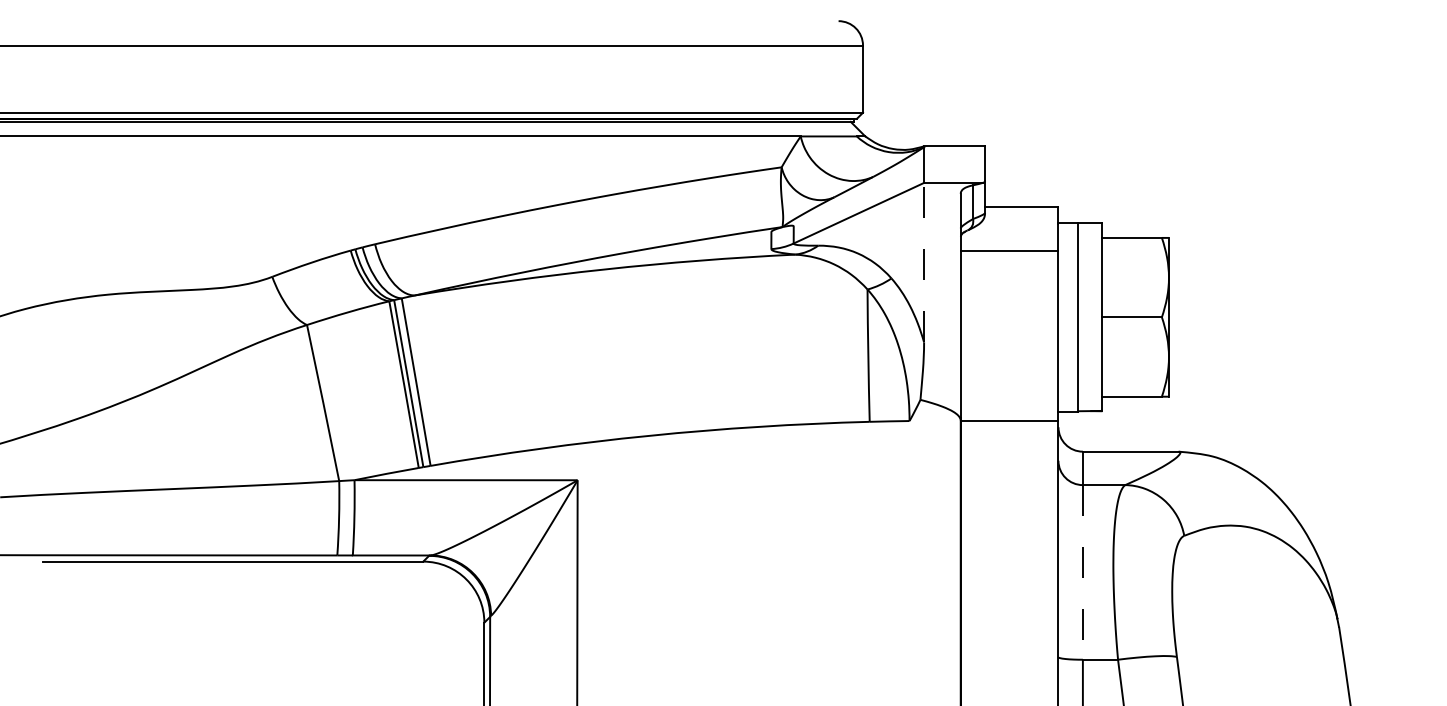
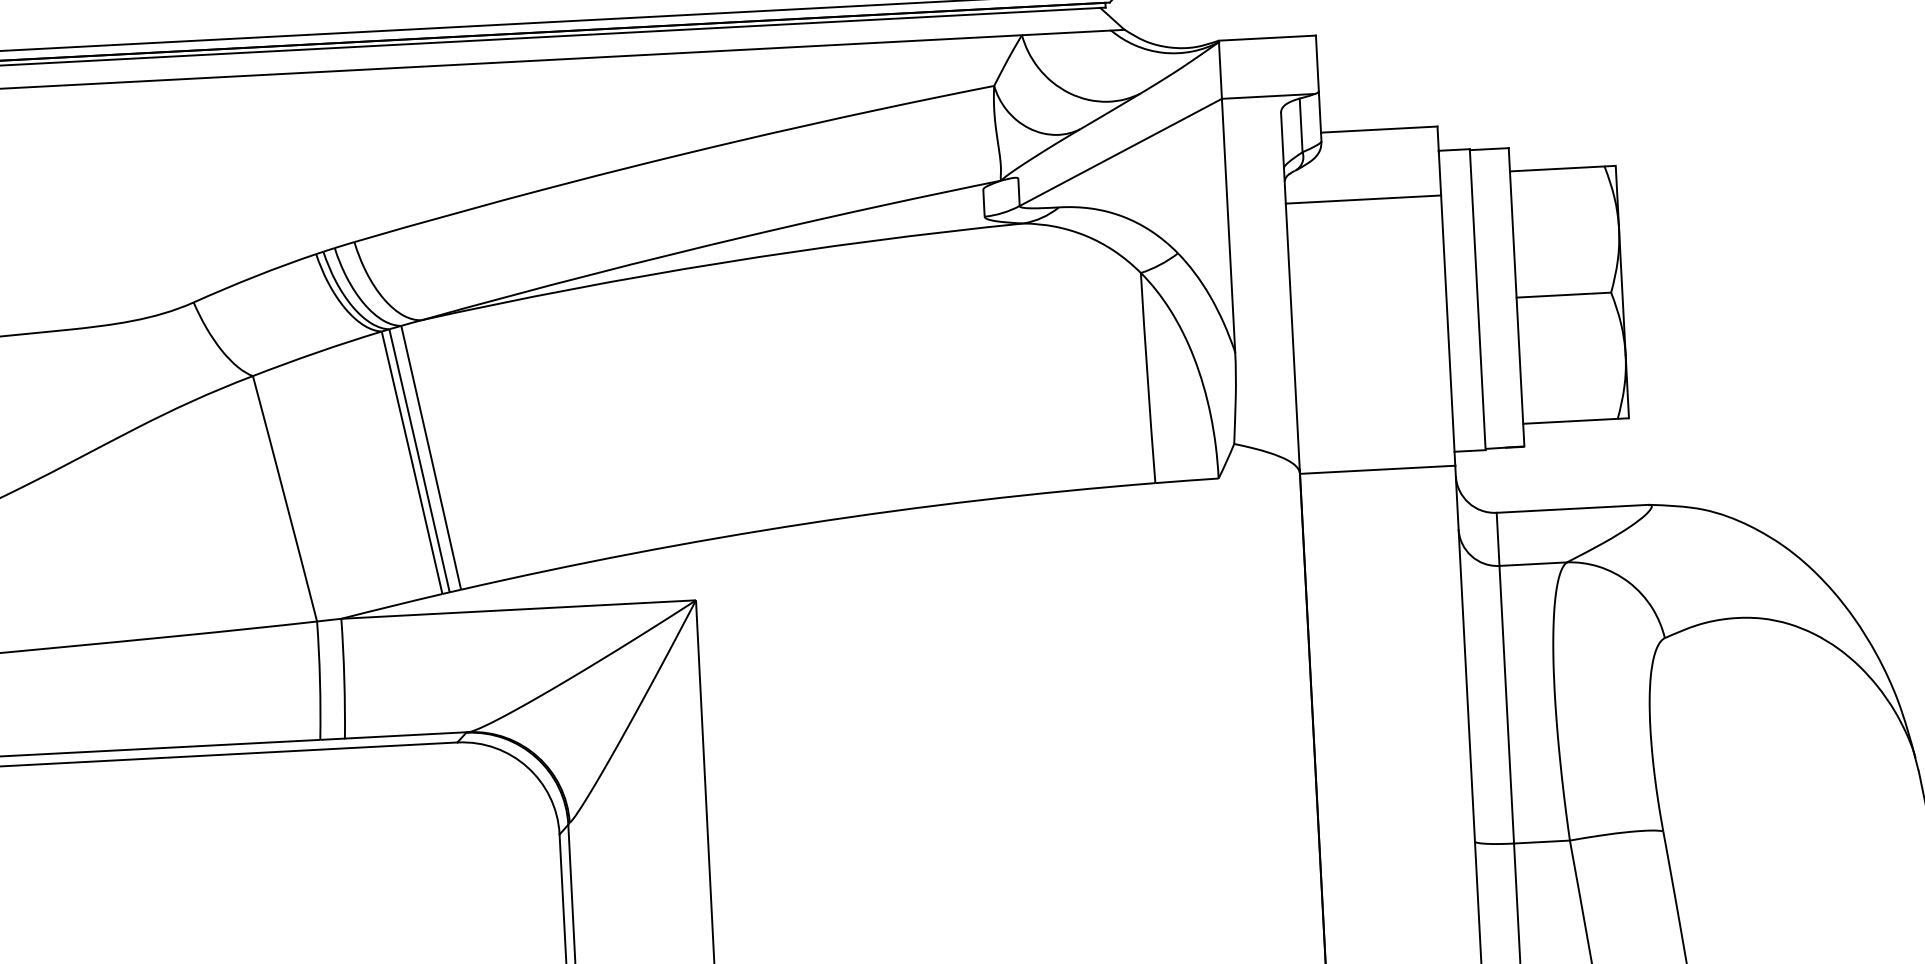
line: (924, 262) -> (1229, 225), dashed -> solid
line: (1082, 572) -> (1506, 704), dashed -> solid

